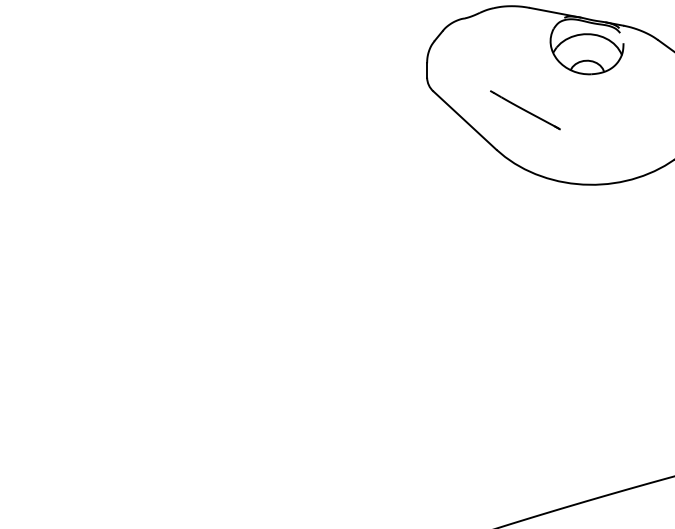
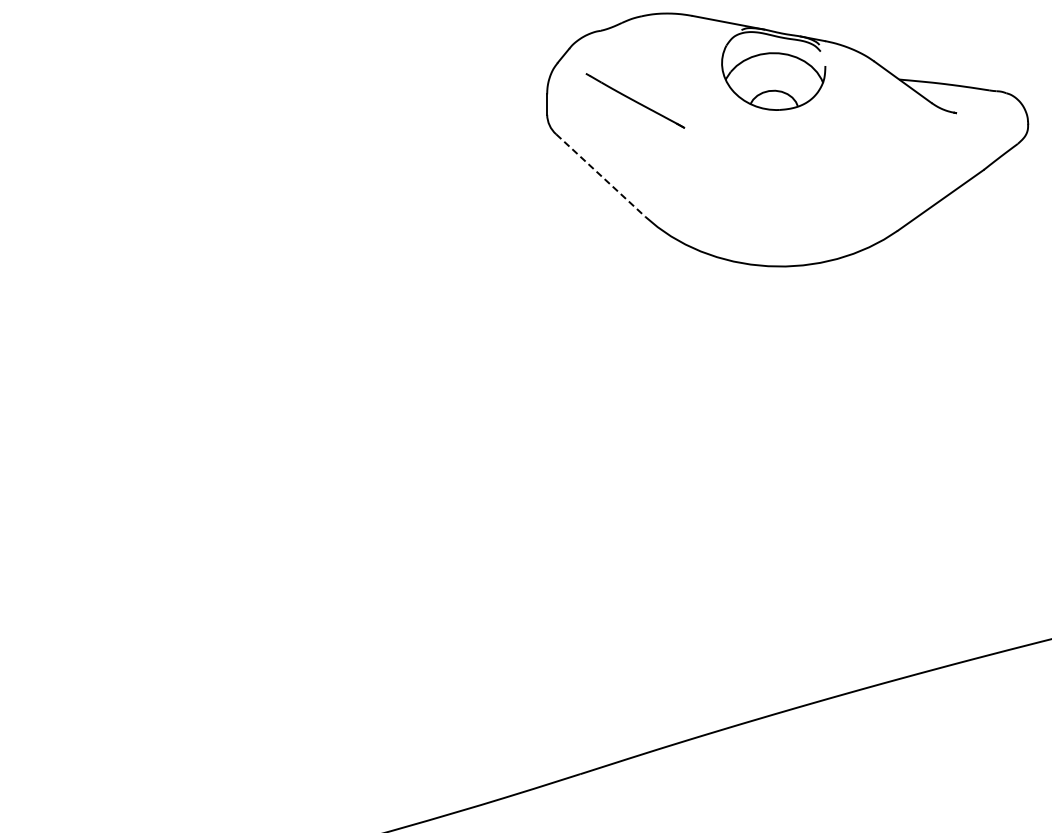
line: (525, 109) -> (635, 100), moved
line: (464, 120) -> (600, 175), solid -> dashed

